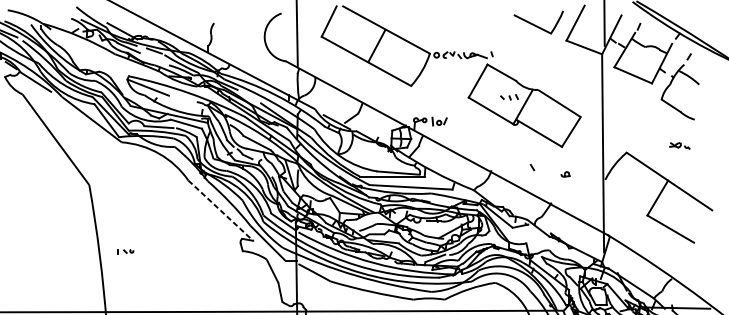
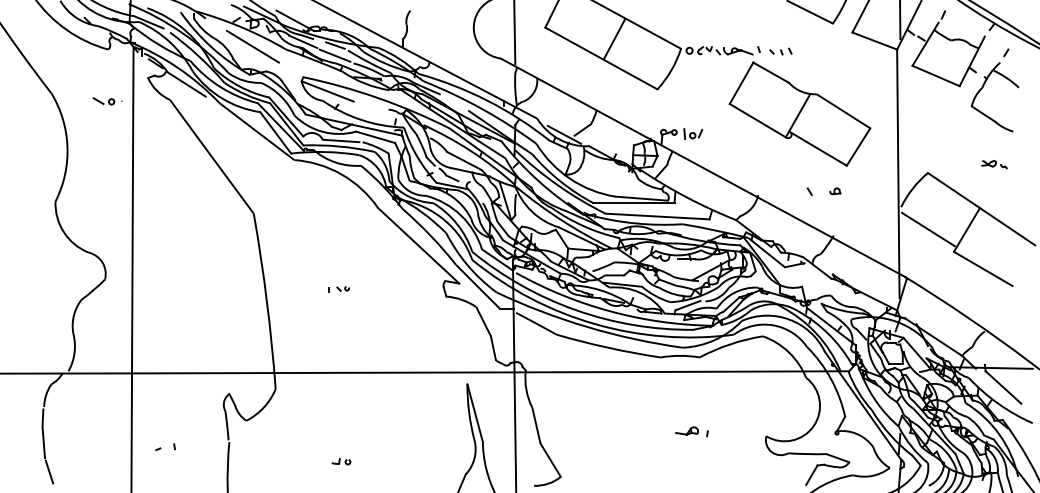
line: (88, 51) -> (252, 46), added
line: (153, 58) -> (334, 55), added
part: (509, 97) -> (780, 51), moved
part: (565, 174) -> (835, 191), moved
line: (627, 197) -> (928, 229), added
line: (221, 211) -> (419, 246), dashed -> solid
part: (124, 251) -> (338, 289), moved

